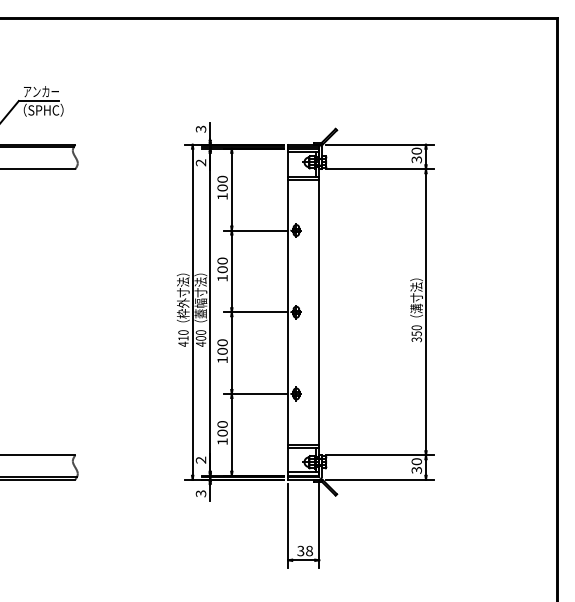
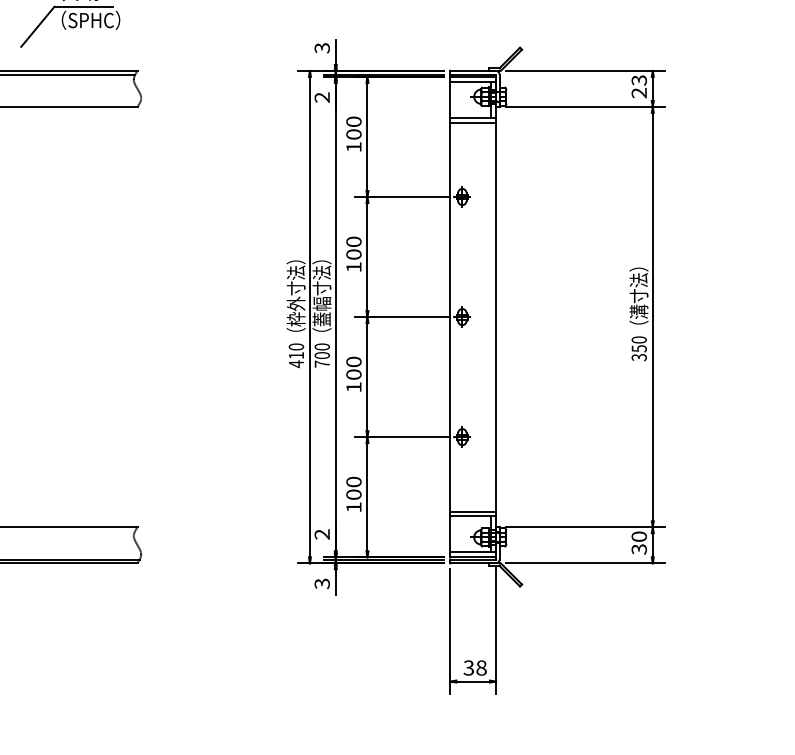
text: (416, 155) -> (638, 86), 30 -> 23
text: (201, 343) -> (322, 363), 400 -> 700

